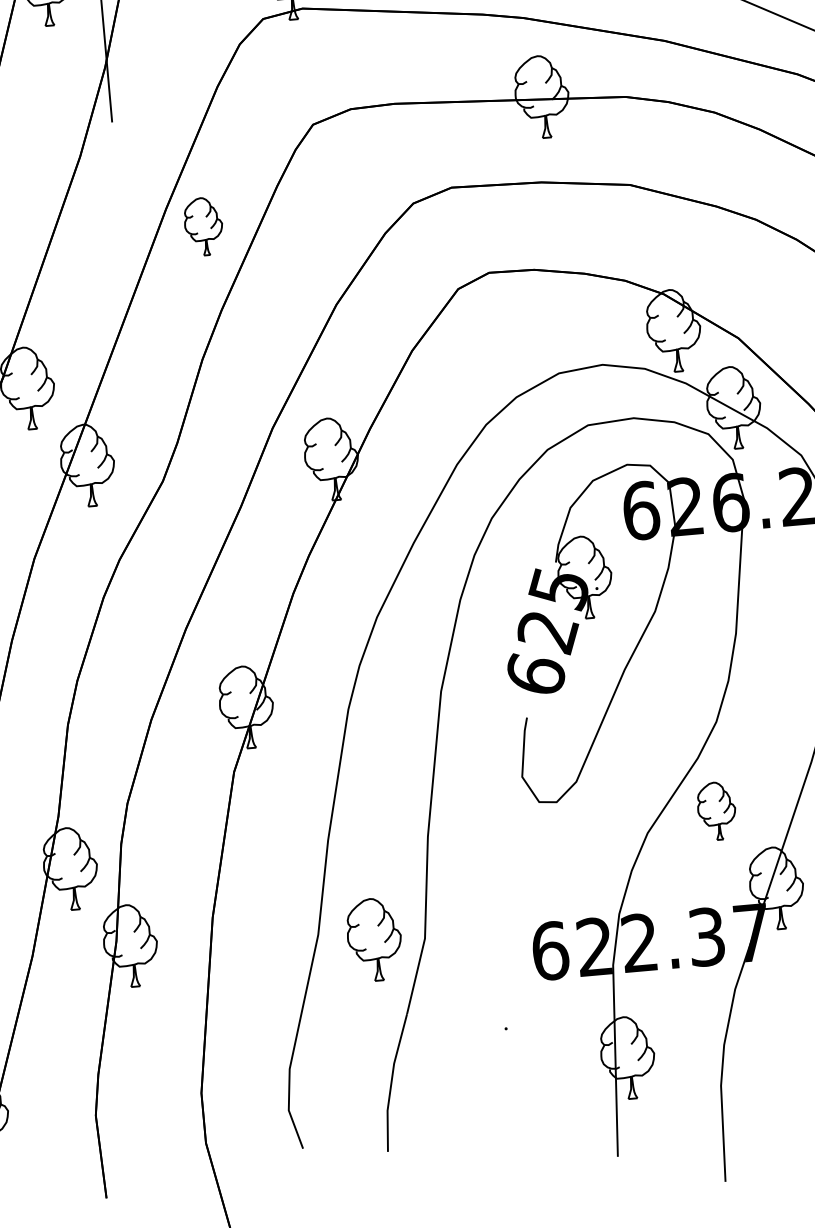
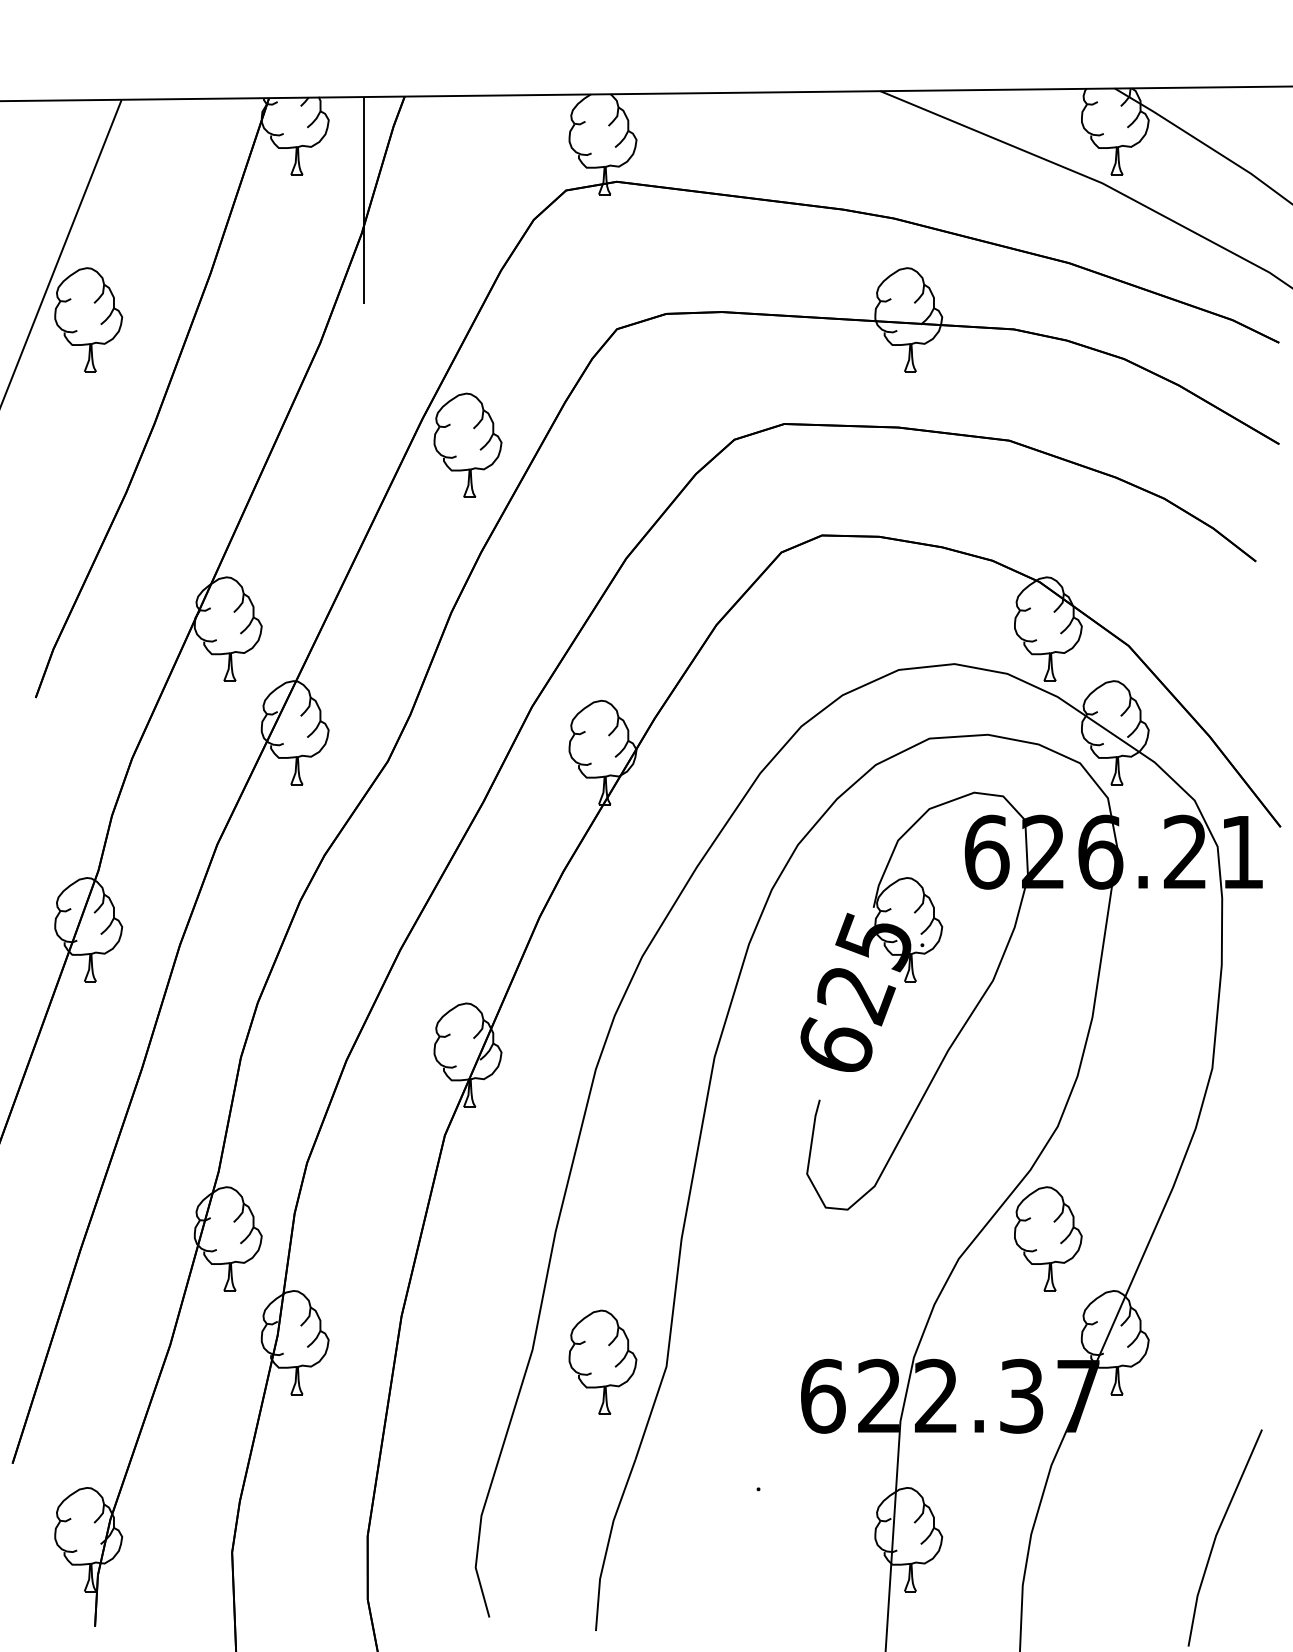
part: (203, 226) -> (467, 444), size x1.43
part: (716, 810) -> (1048, 1238), size x1.43

